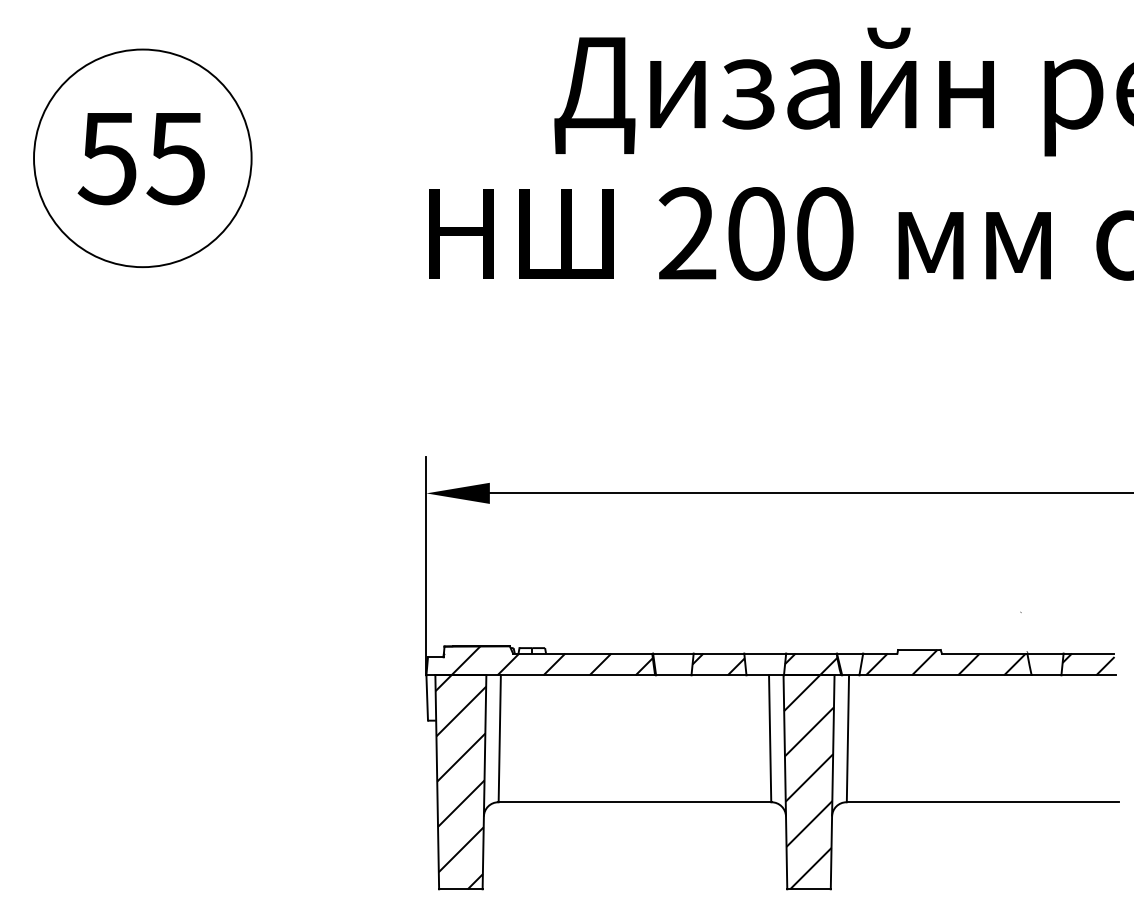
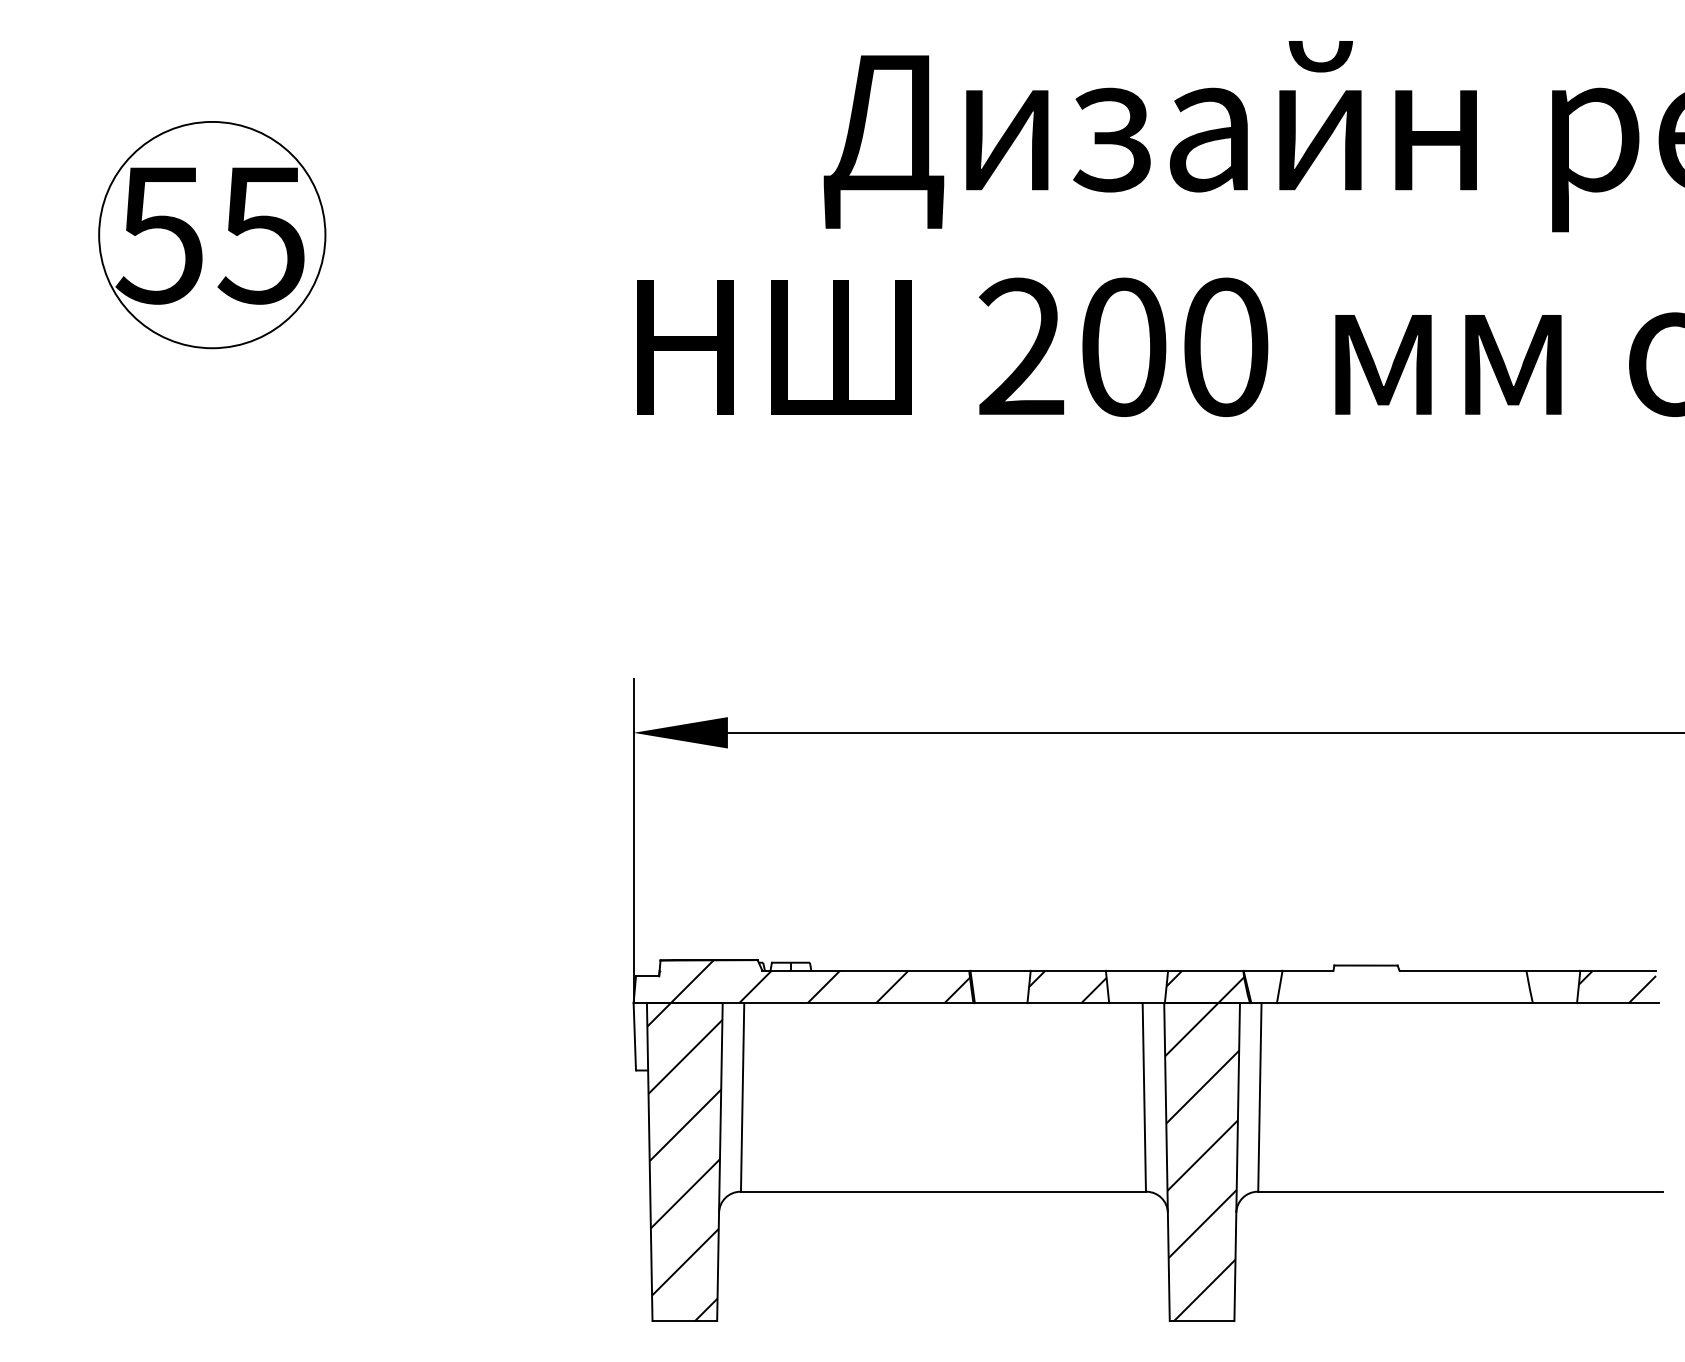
circle: (142, 158) -> (211, 235), size x0.7
hatch: (946, 643) -> (1406, 955), removed

